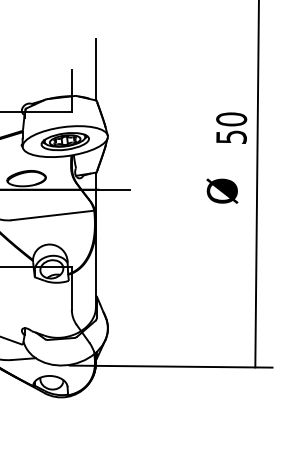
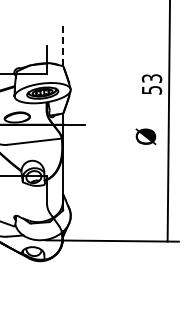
line: (95, 69) -> (62, 45), solid -> dashed
text: (230, 119) -> (151, 78), 50 -> 53
text: (221, 190) -> (145, 136), moved

